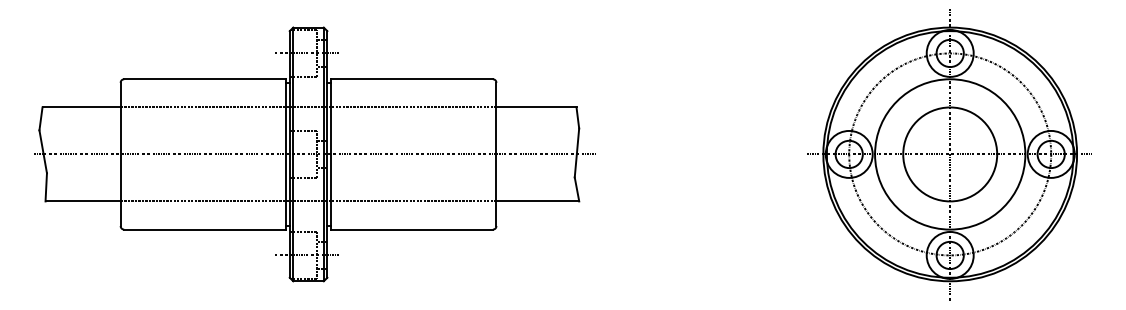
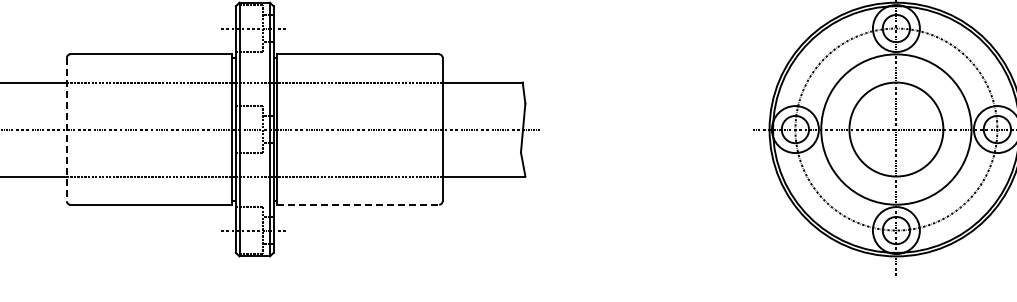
line: (120, 154) -> (66, 129), solid -> dashed
line: (412, 229) -> (358, 204), solid -> dashed

